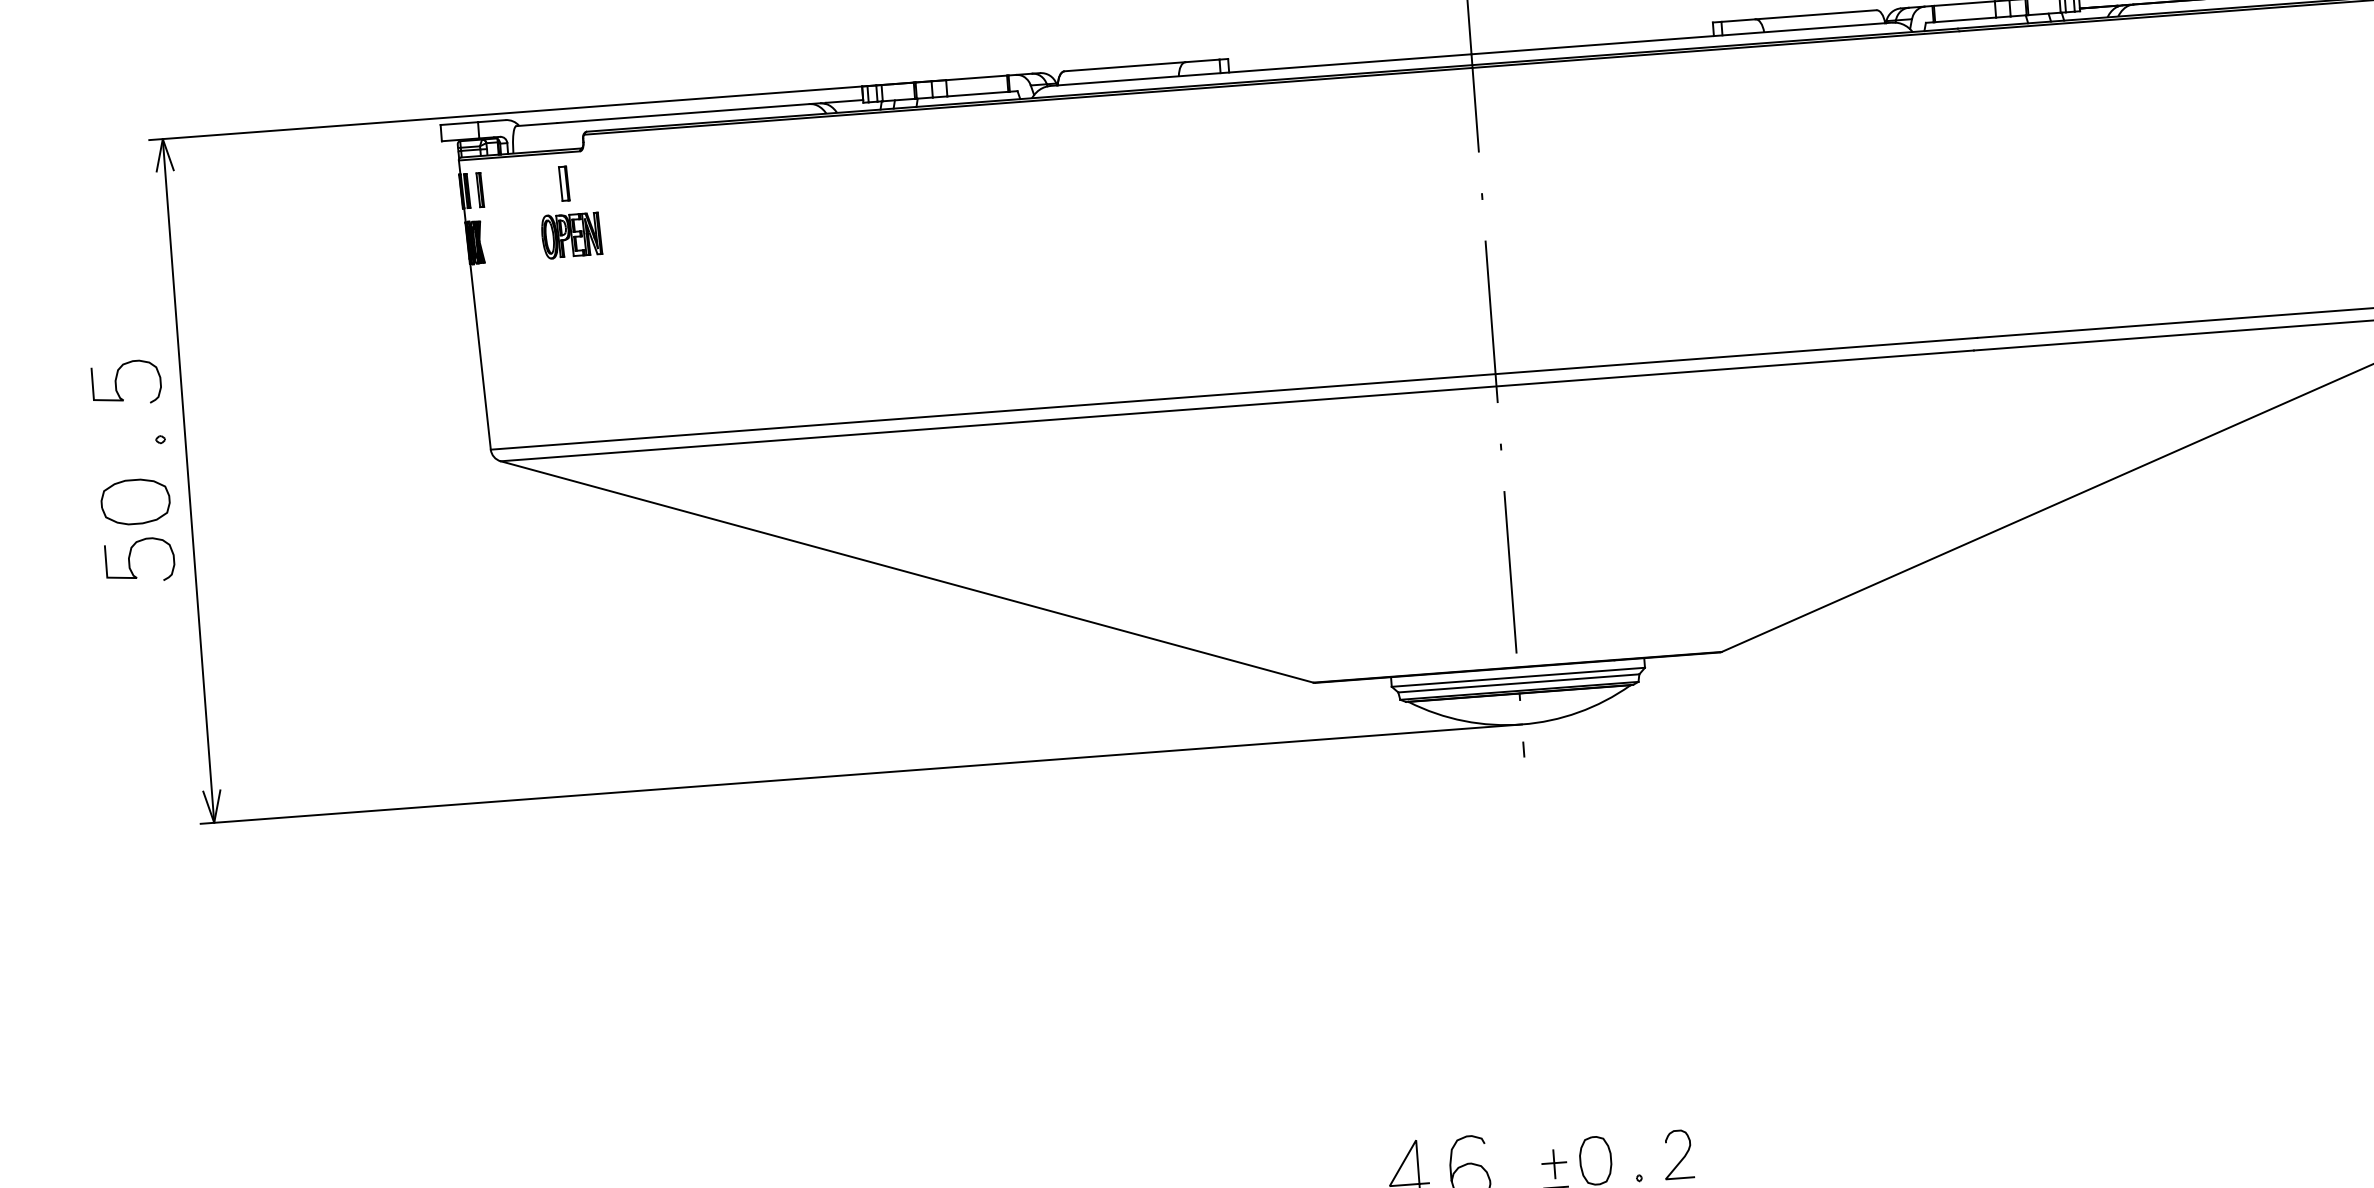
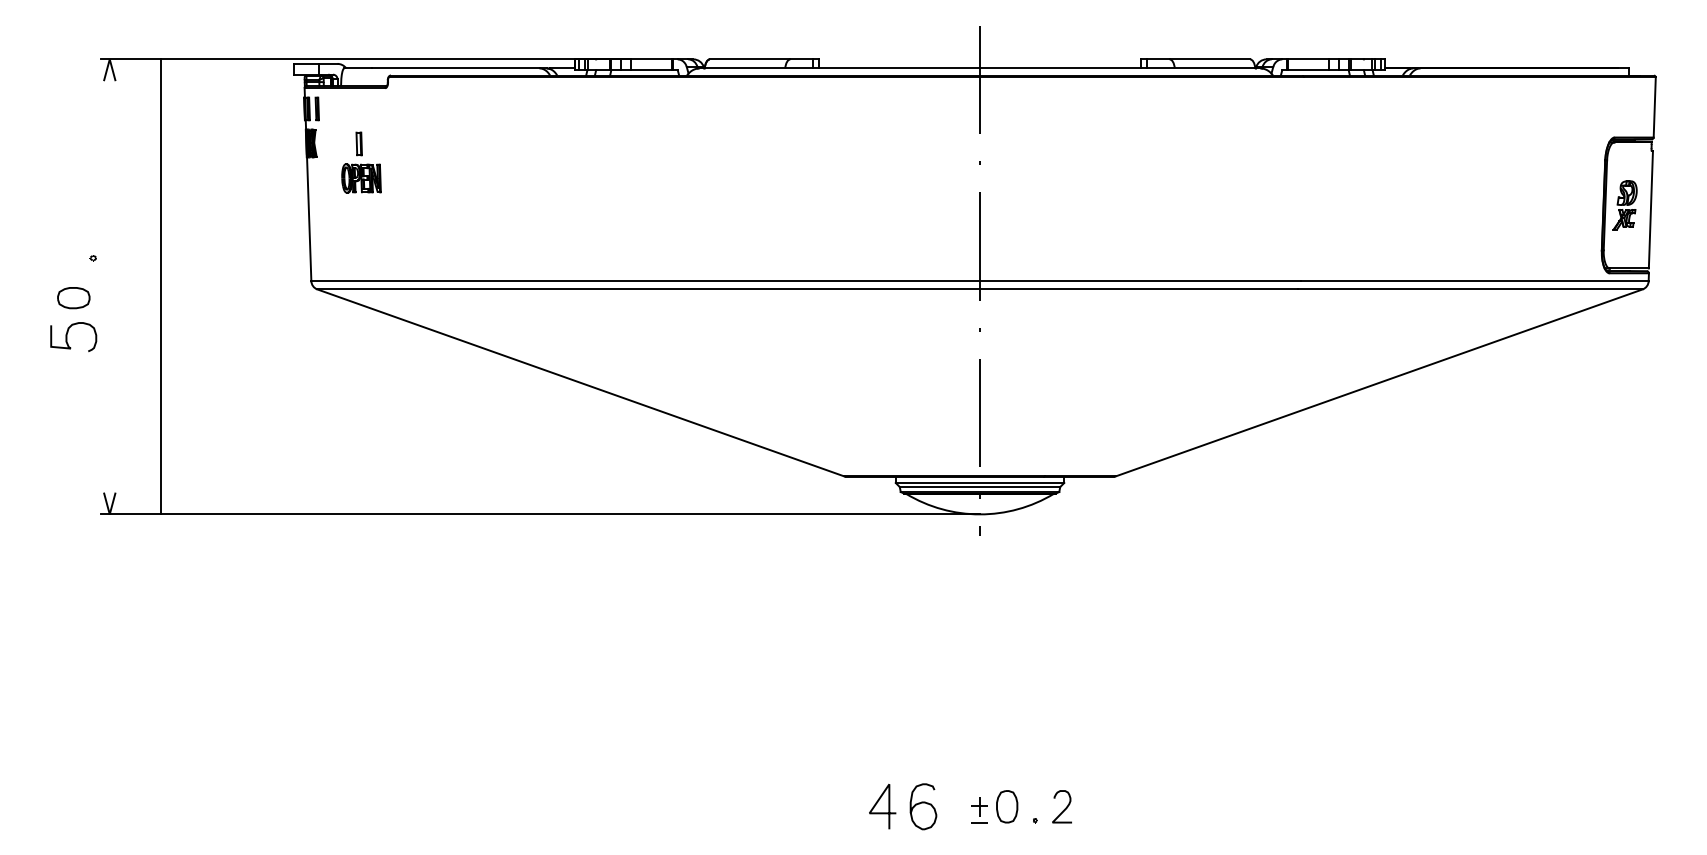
part: (569, 211) -> (361, 162), moved
curve: (117, 382) -> (67, 218), removed
line: (188, 480) -> (160, 286), moved
part: (135, 500) -> (73, 297), size x0.7

